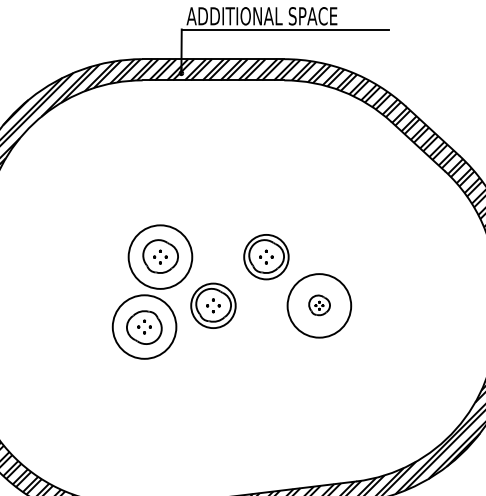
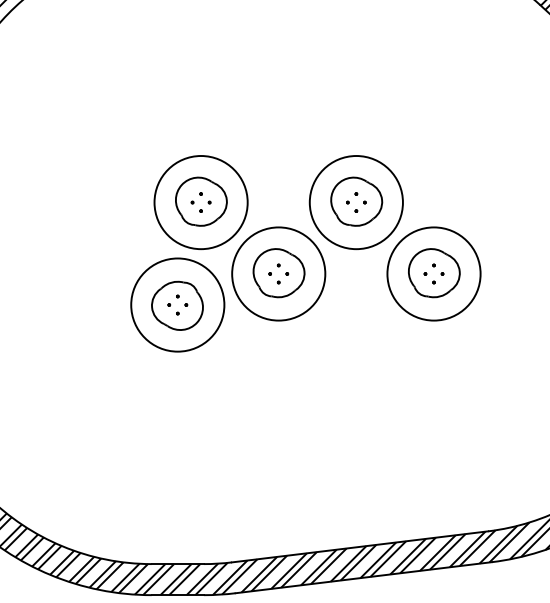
circle: (266, 256) -> (356, 201), size x1.43
circle: (213, 305) -> (278, 273), size x1.43
part: (319, 305) -> (434, 273), size x1.67

